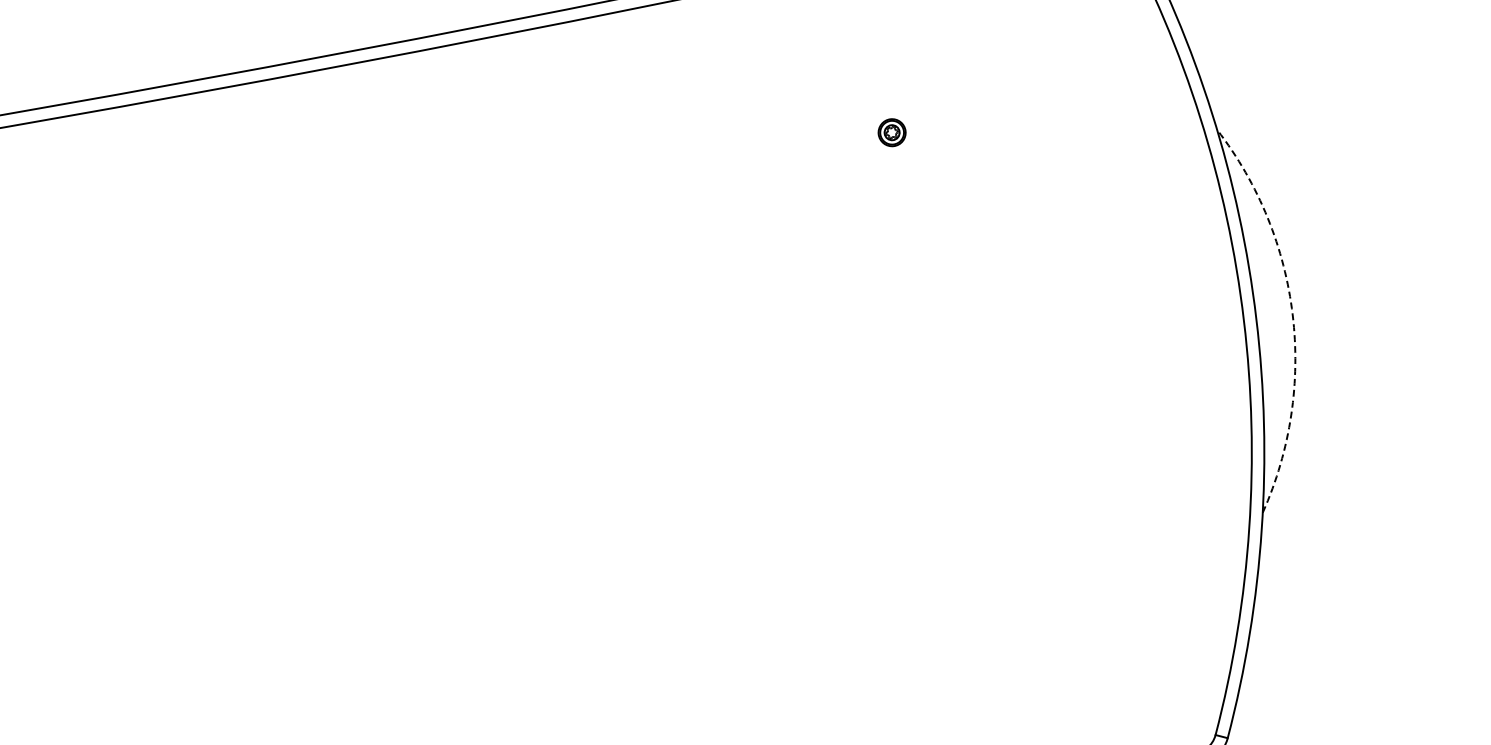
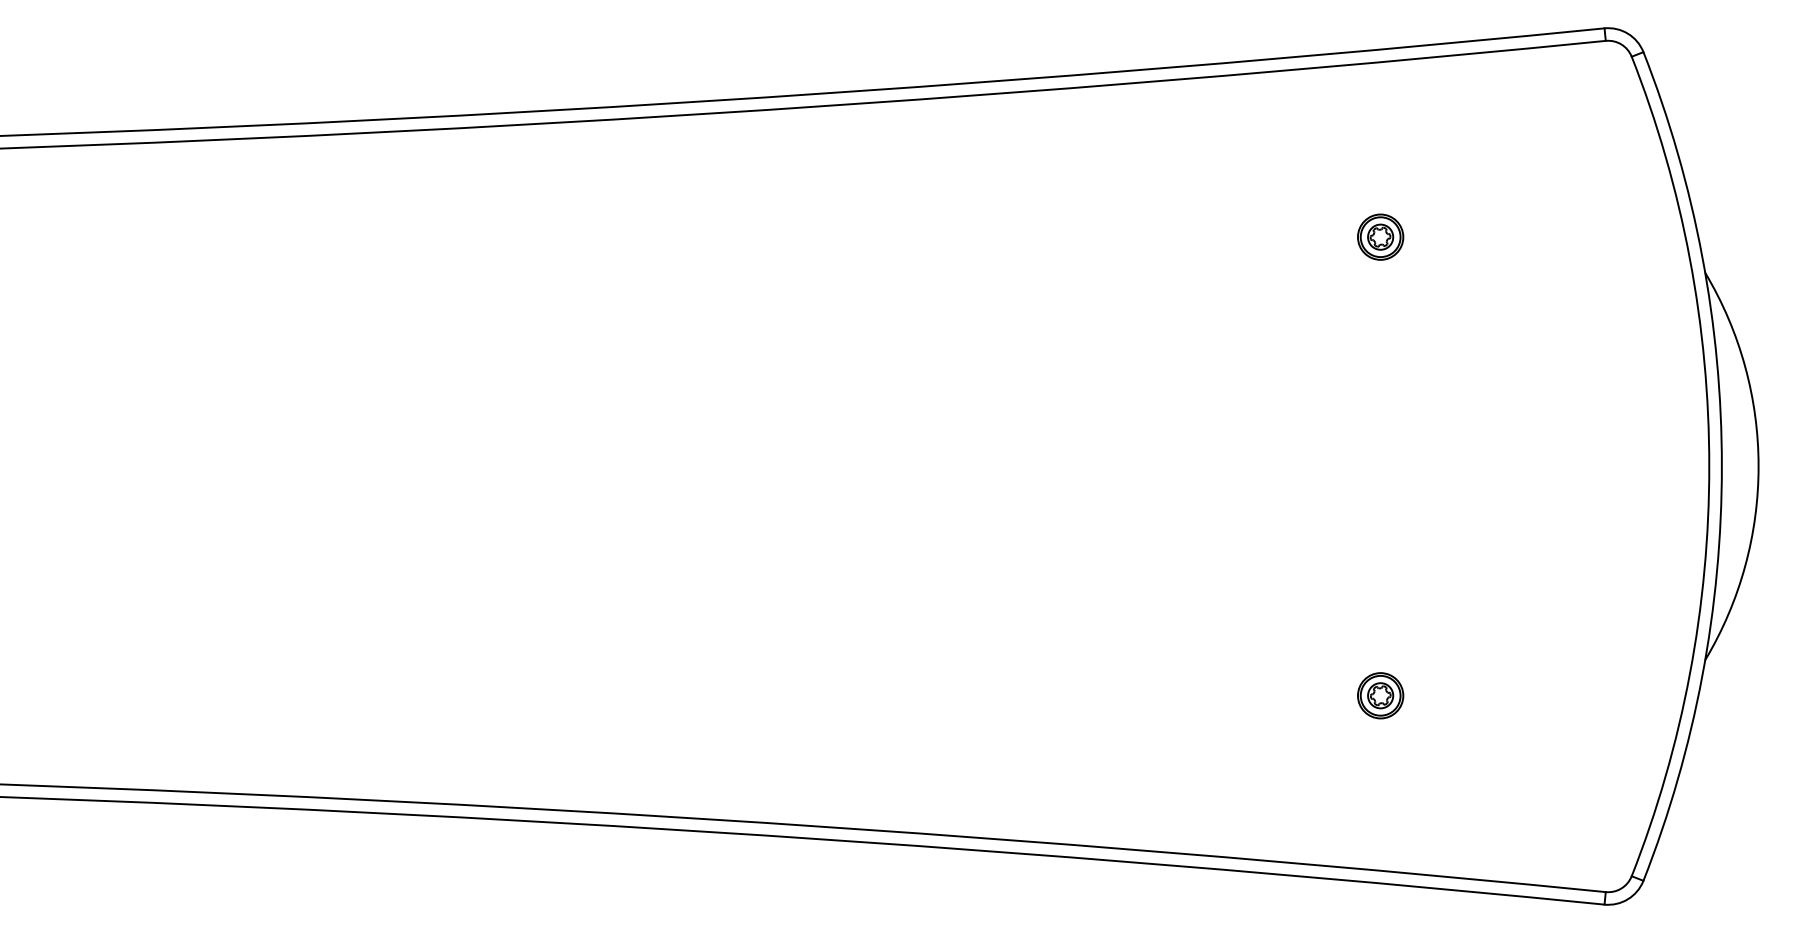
part: (891, 132) -> (1380, 236), size x1.67
arc: (1292, 314) -> (1758, 466), dashed -> solid
part: (945, 585) -> (1380, 695), added

